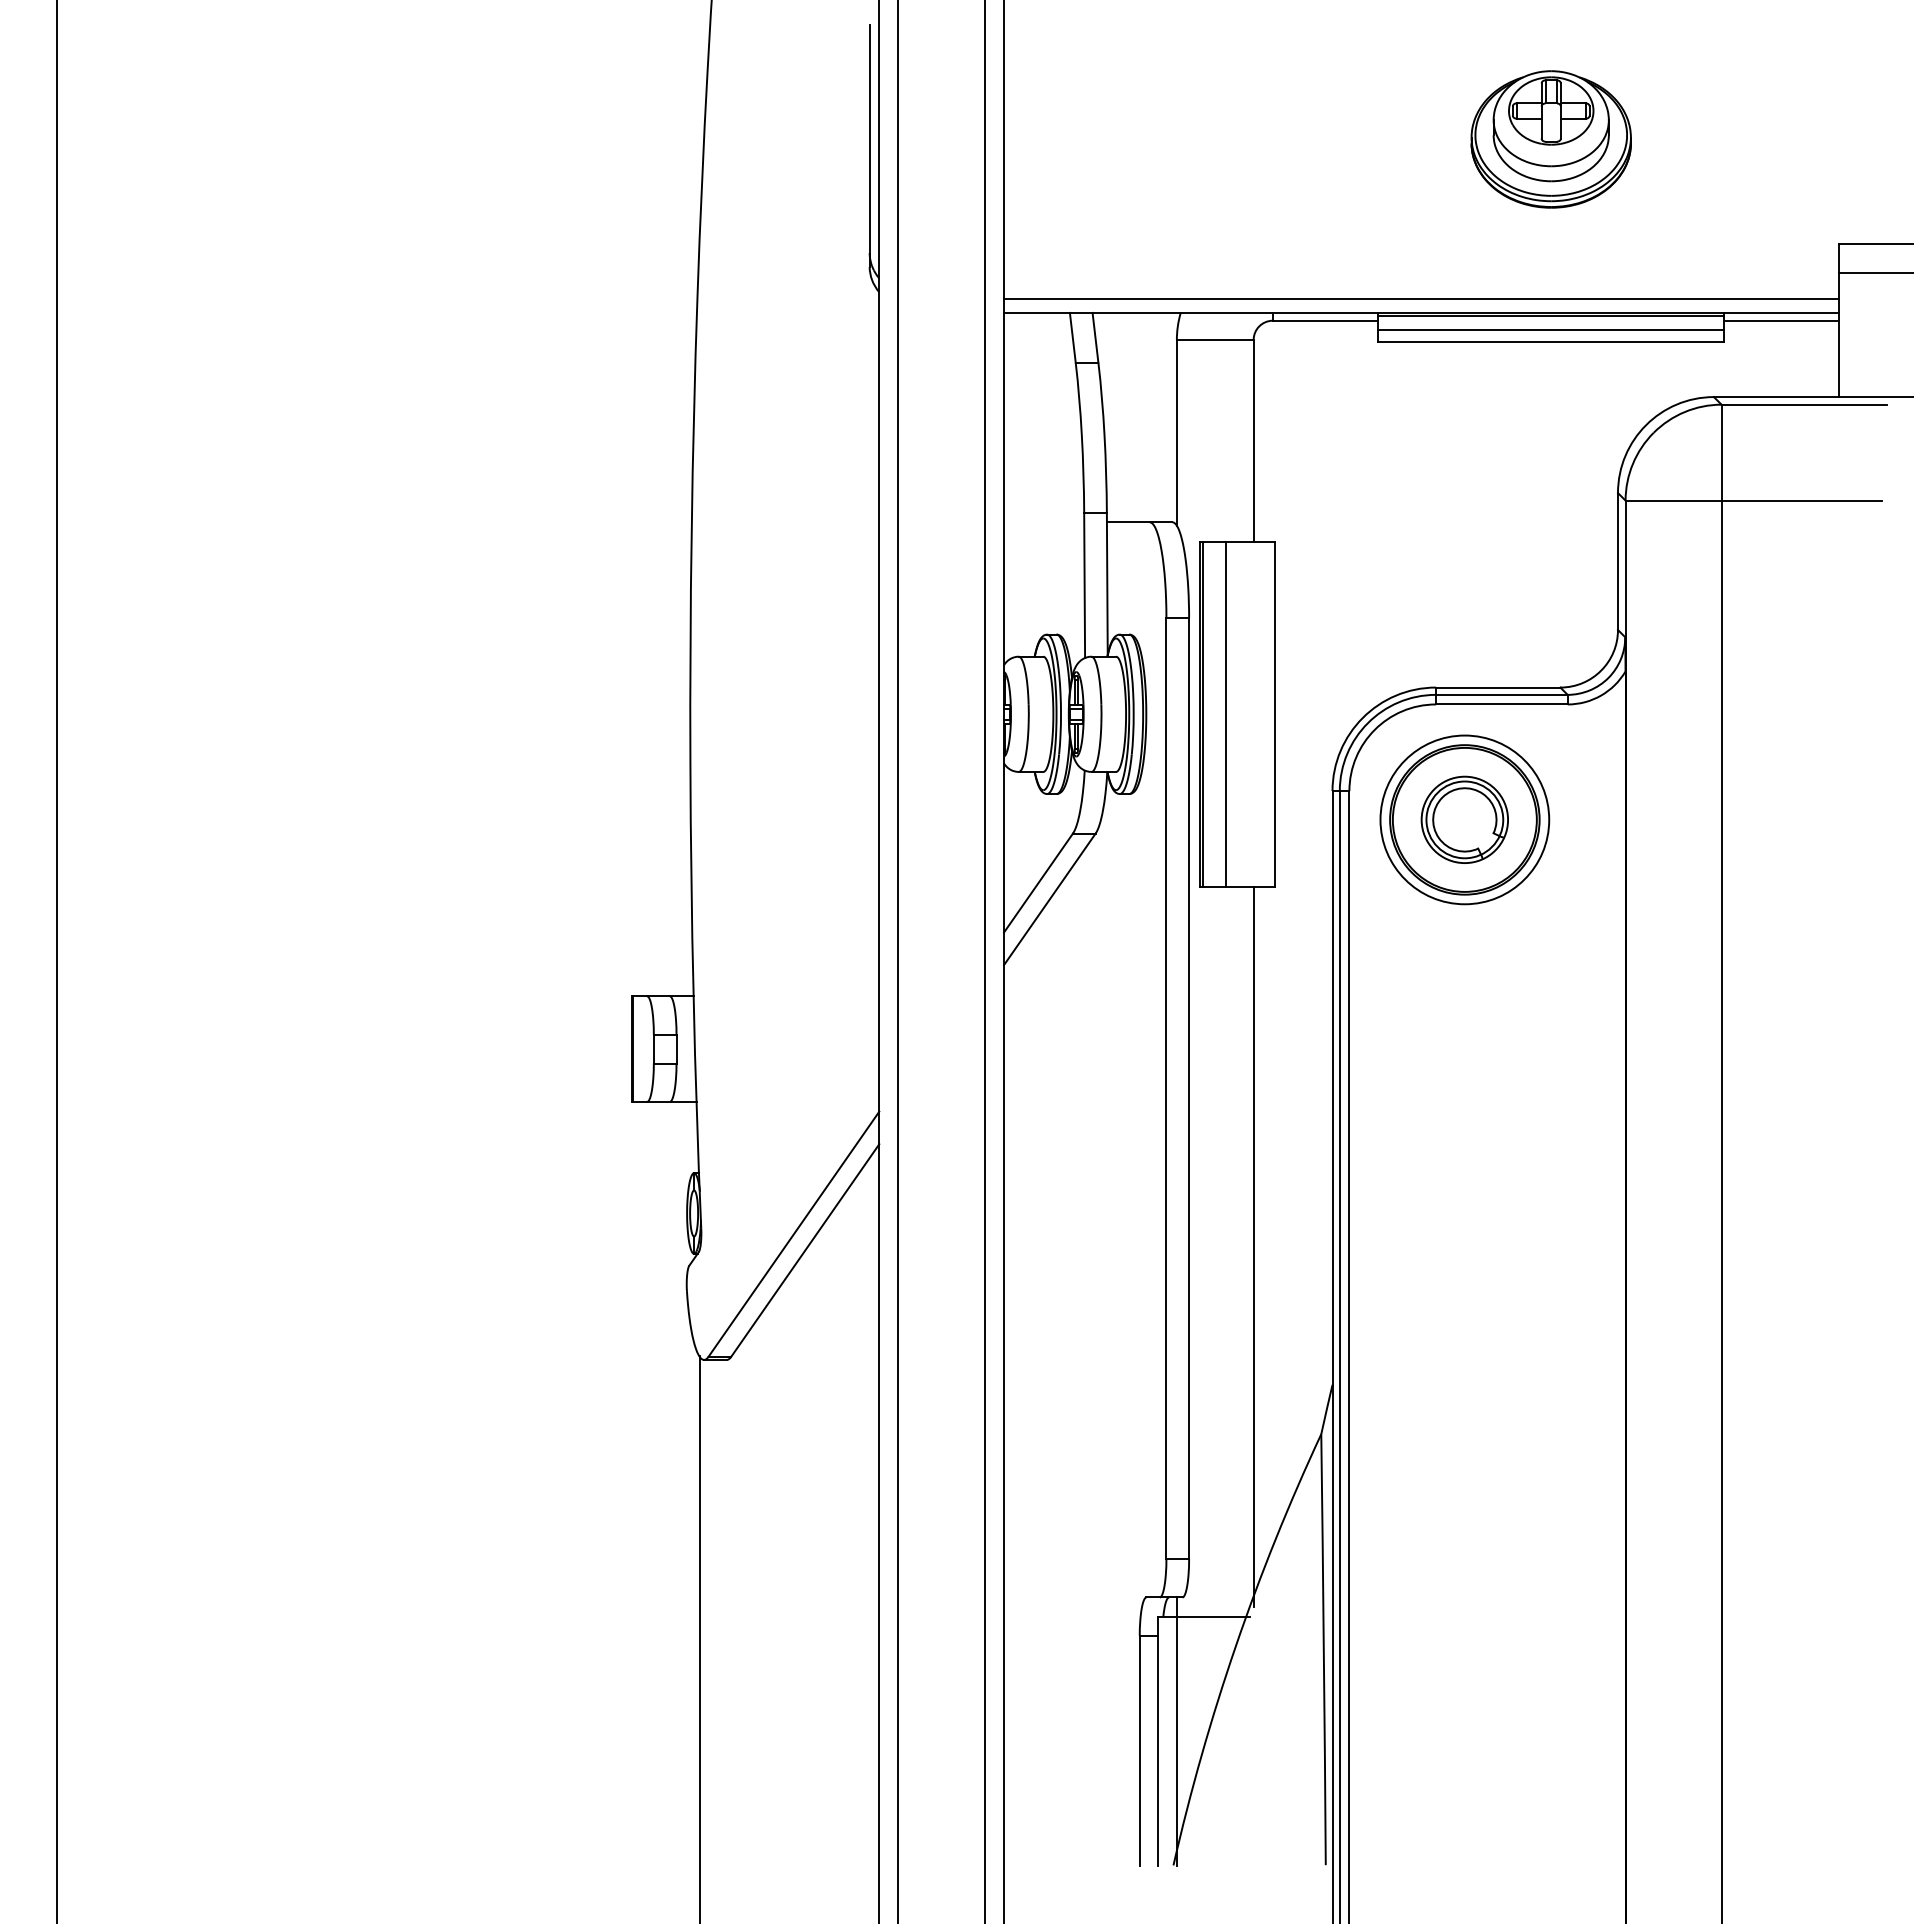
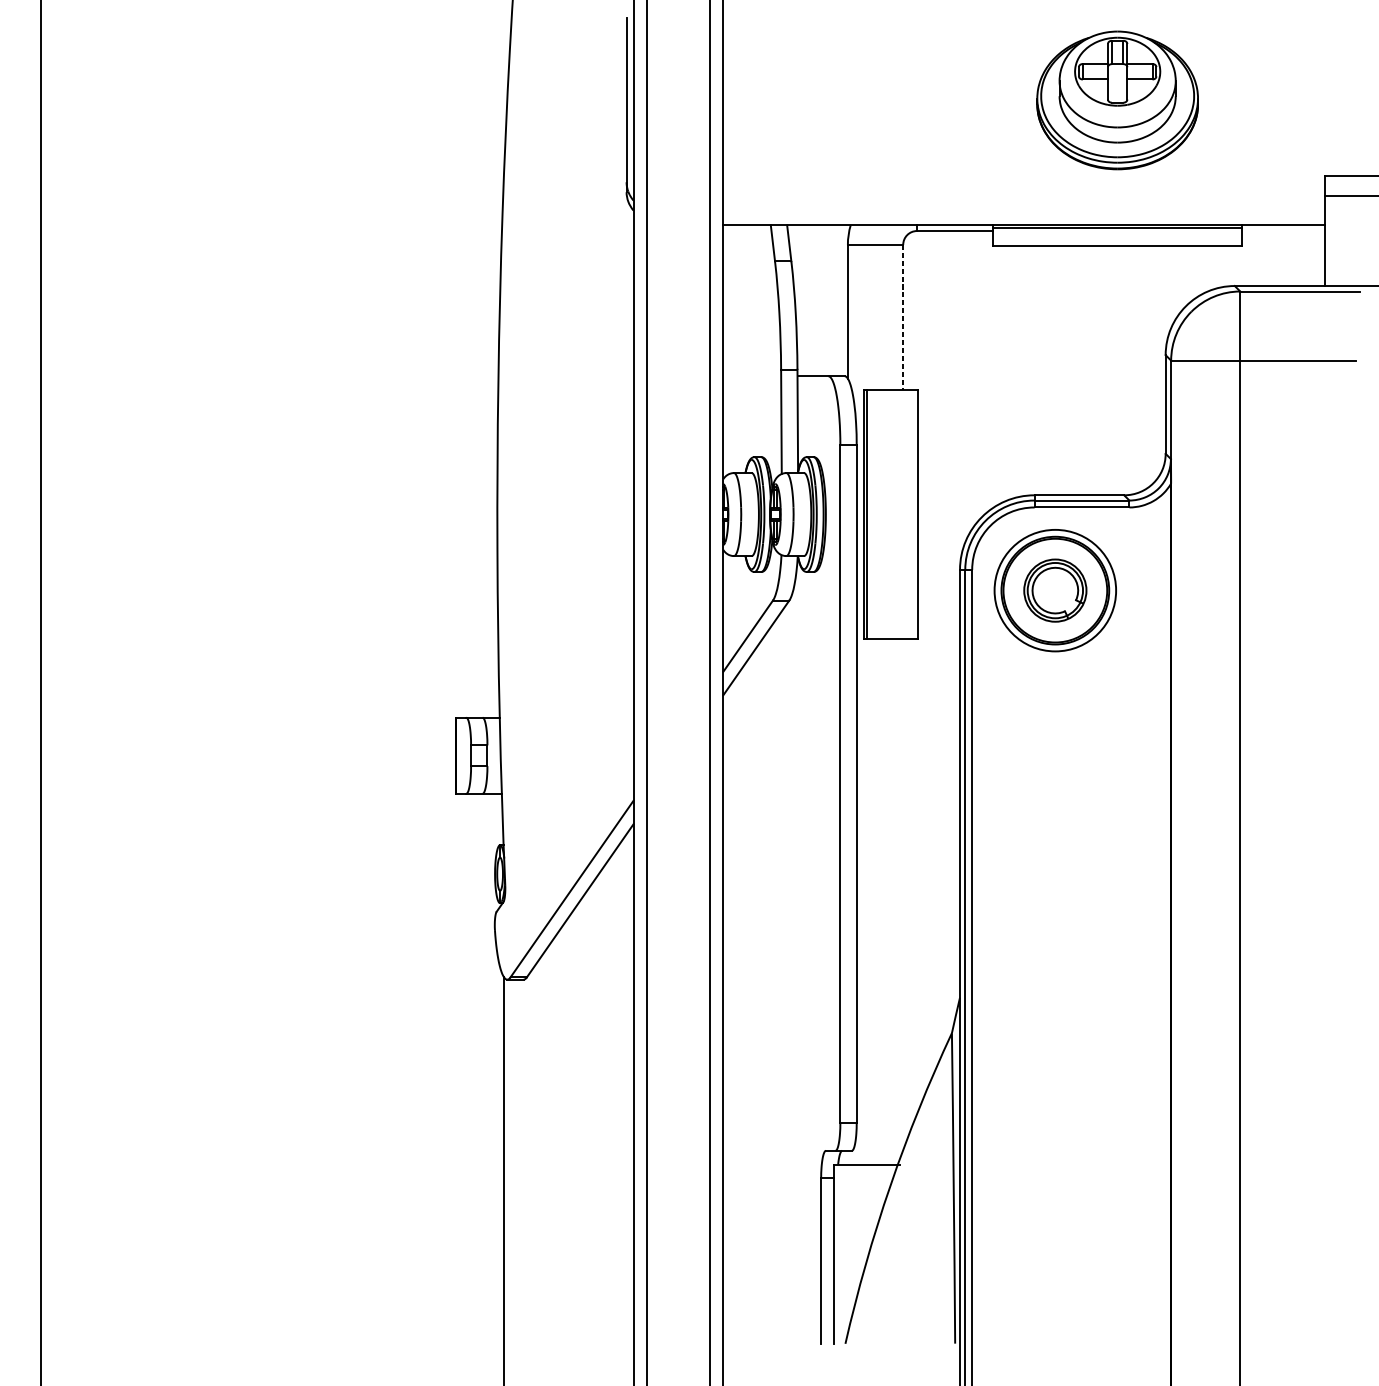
part: (1550, 139) -> (1117, 100), size x1.4
line: (1421, 299) -> (1024, 215), removed
line: (1781, 320) -> (1283, 230), removed
line: (1551, 329) -> (1117, 237), removed
line: (1253, 440) -> (903, 317), solid -> dashed
line: (1225, 714) -> (882, 514), removed
line: (1253, 1246) -> (903, 897), removed
line: (1176, 1731) -> (847, 1247), removed

